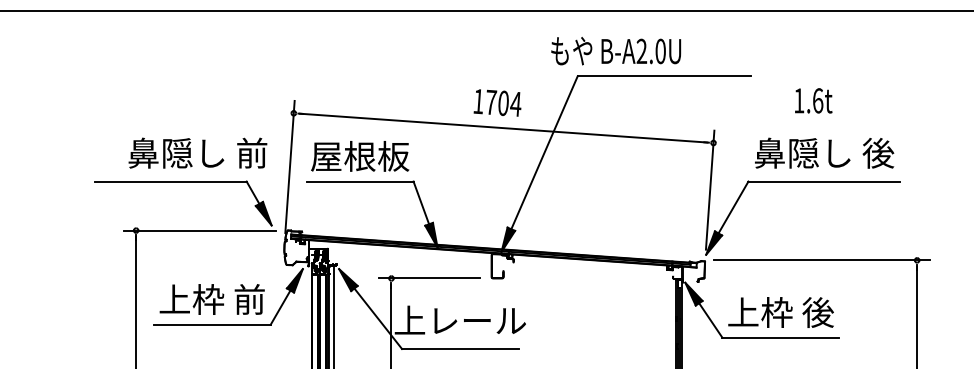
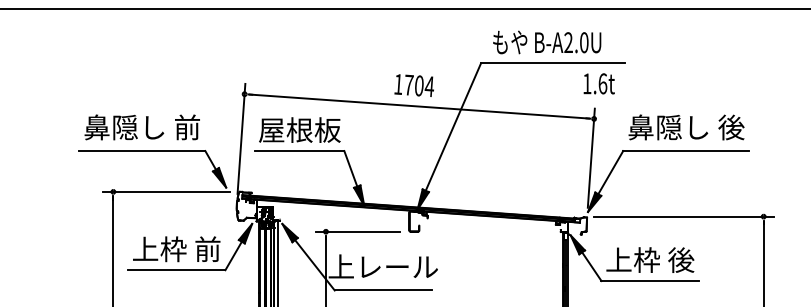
text: (616, 51) -> (547, 42), moved
text: (813, 100) -> (599, 83), moved
text: (197, 152) -> (141, 126), moved

